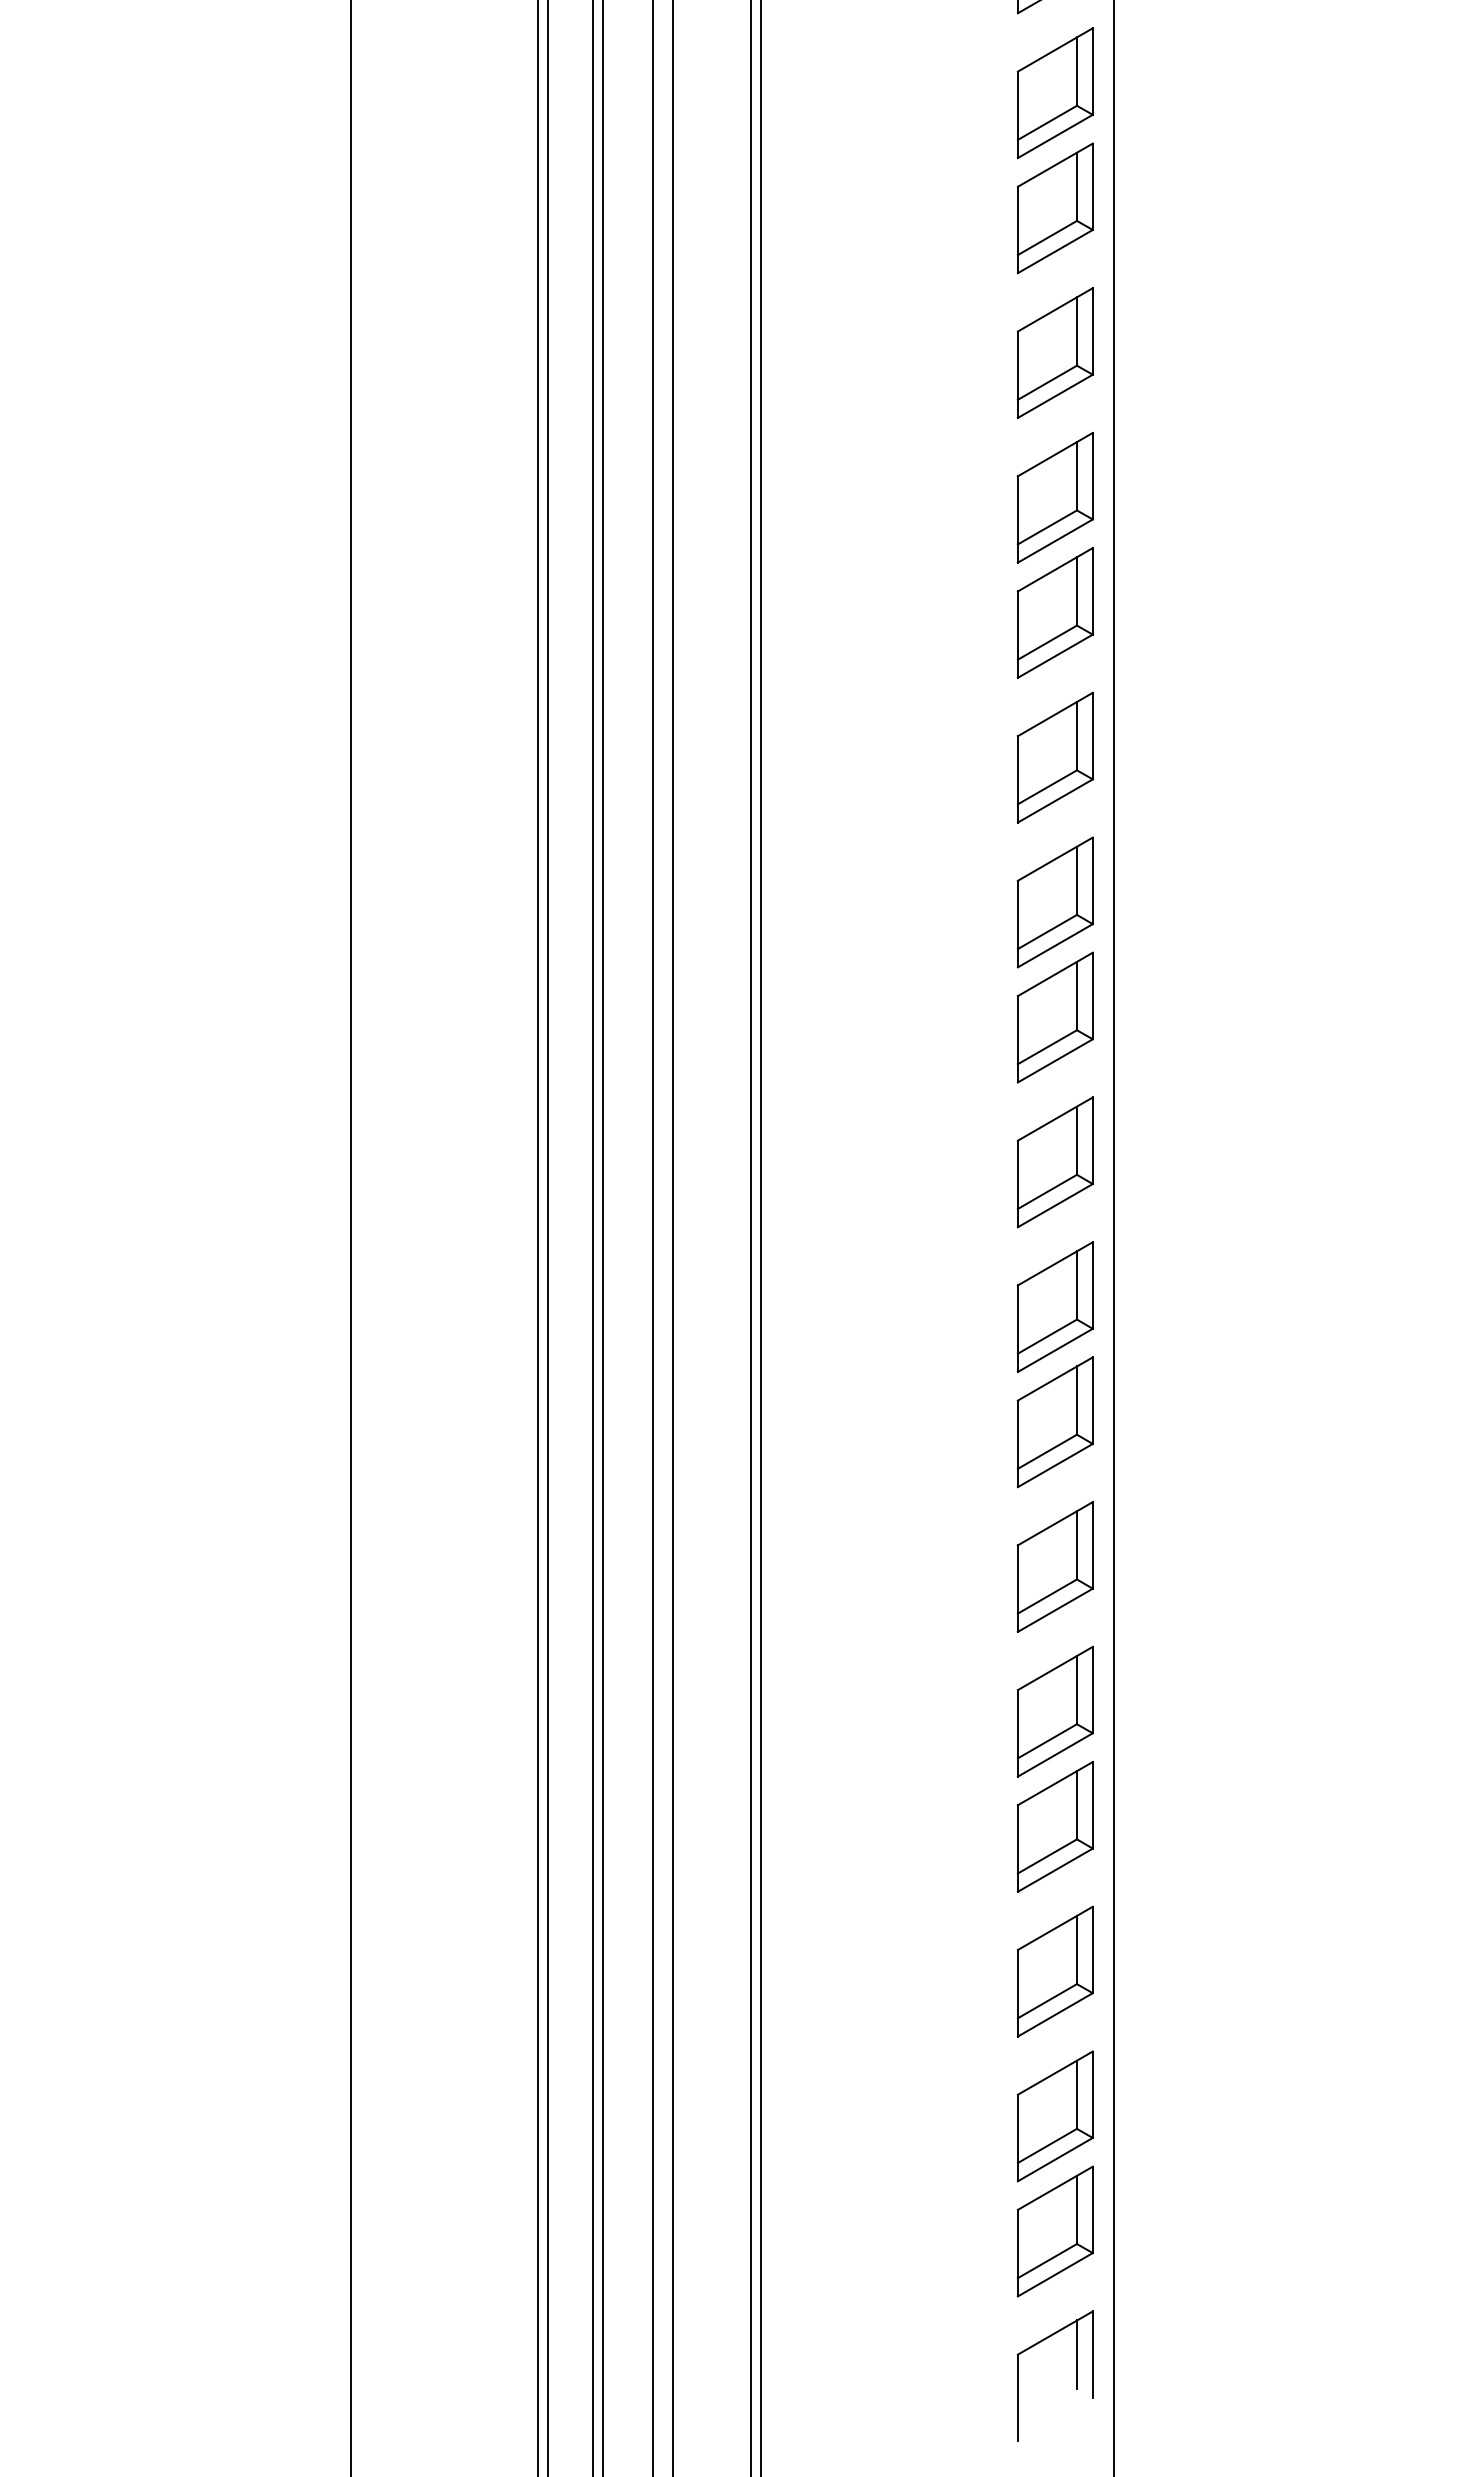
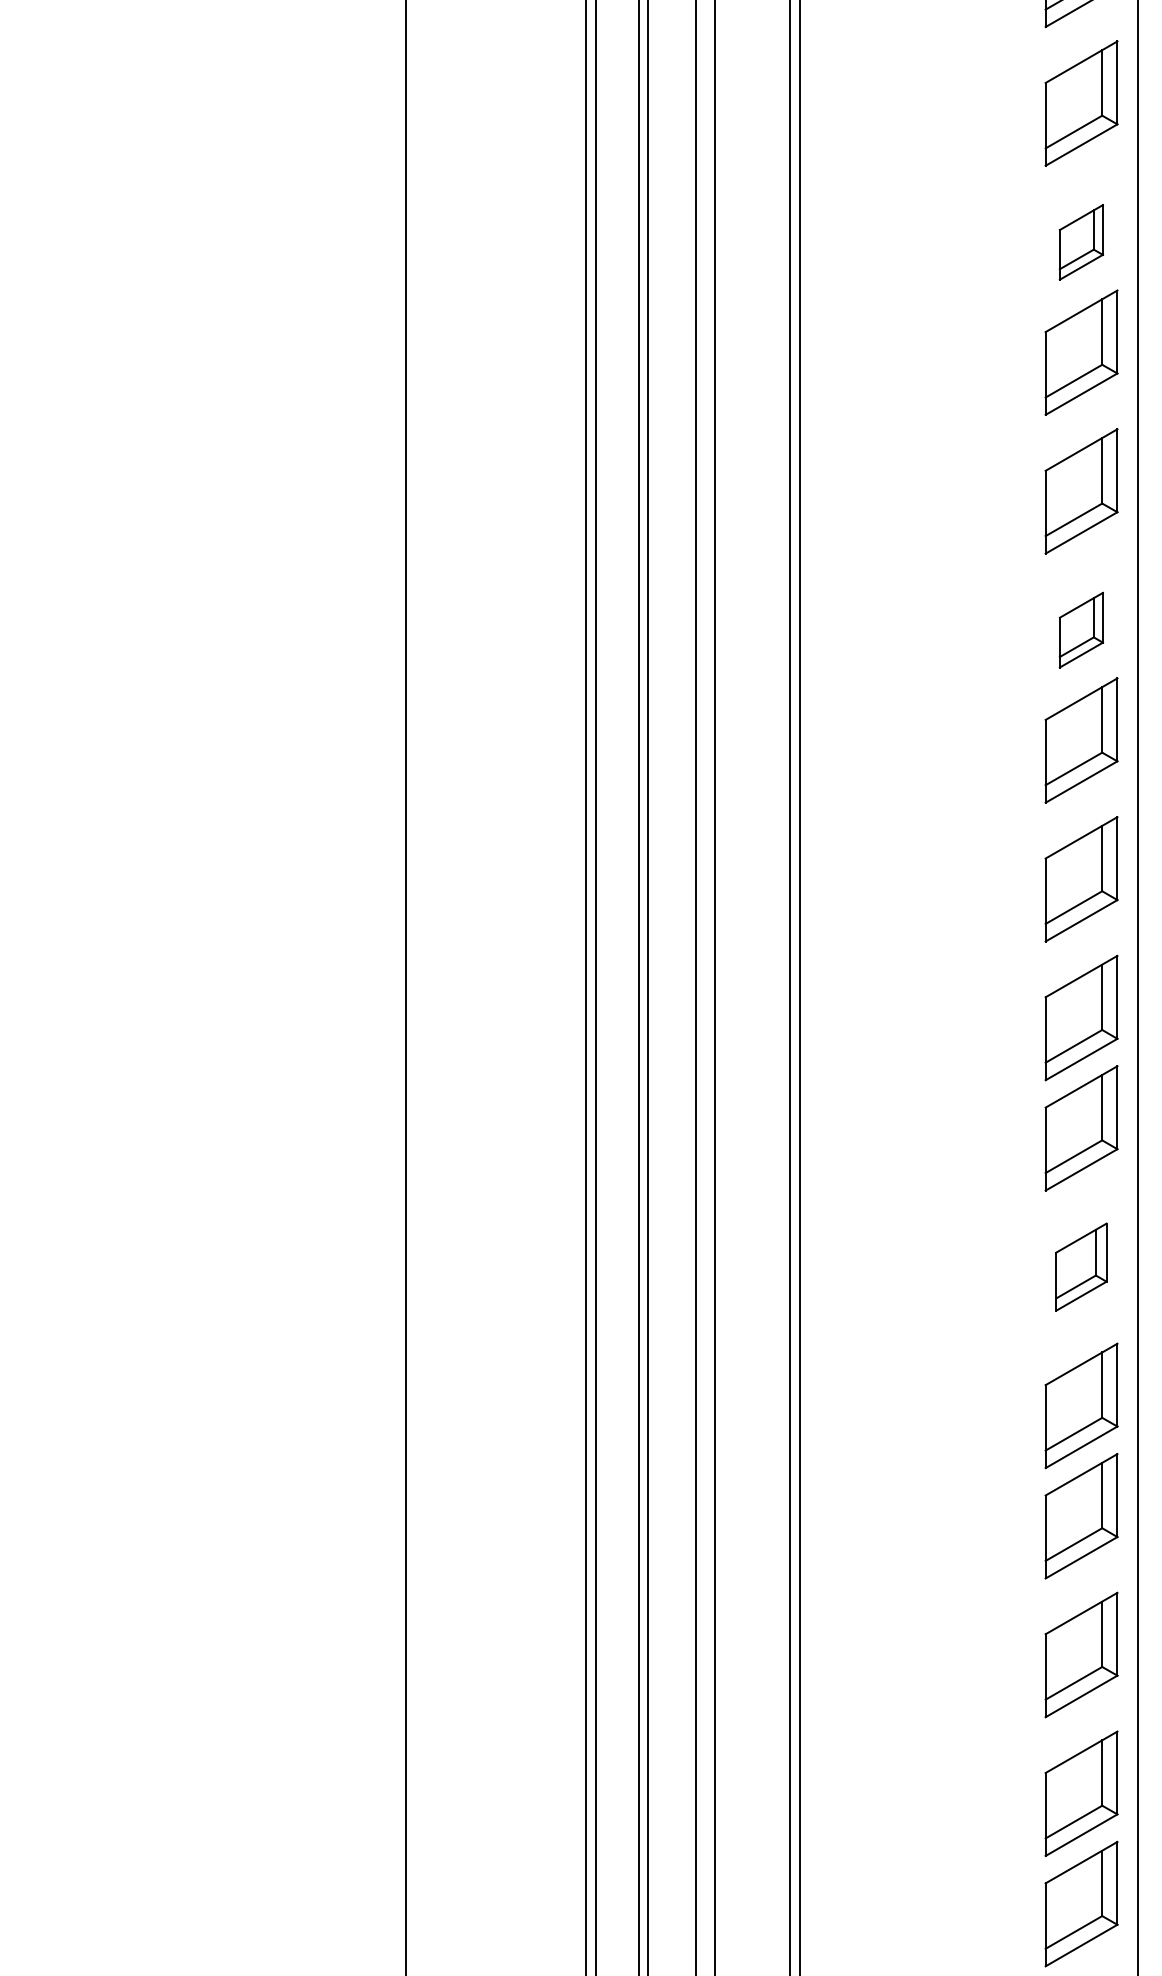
part: (1054, 497) -> (1080, 242), size x0.6
part: (1054, 902) -> (1080, 630), size x0.6
part: (1054, 1566) -> (1080, 1266), size x0.7

